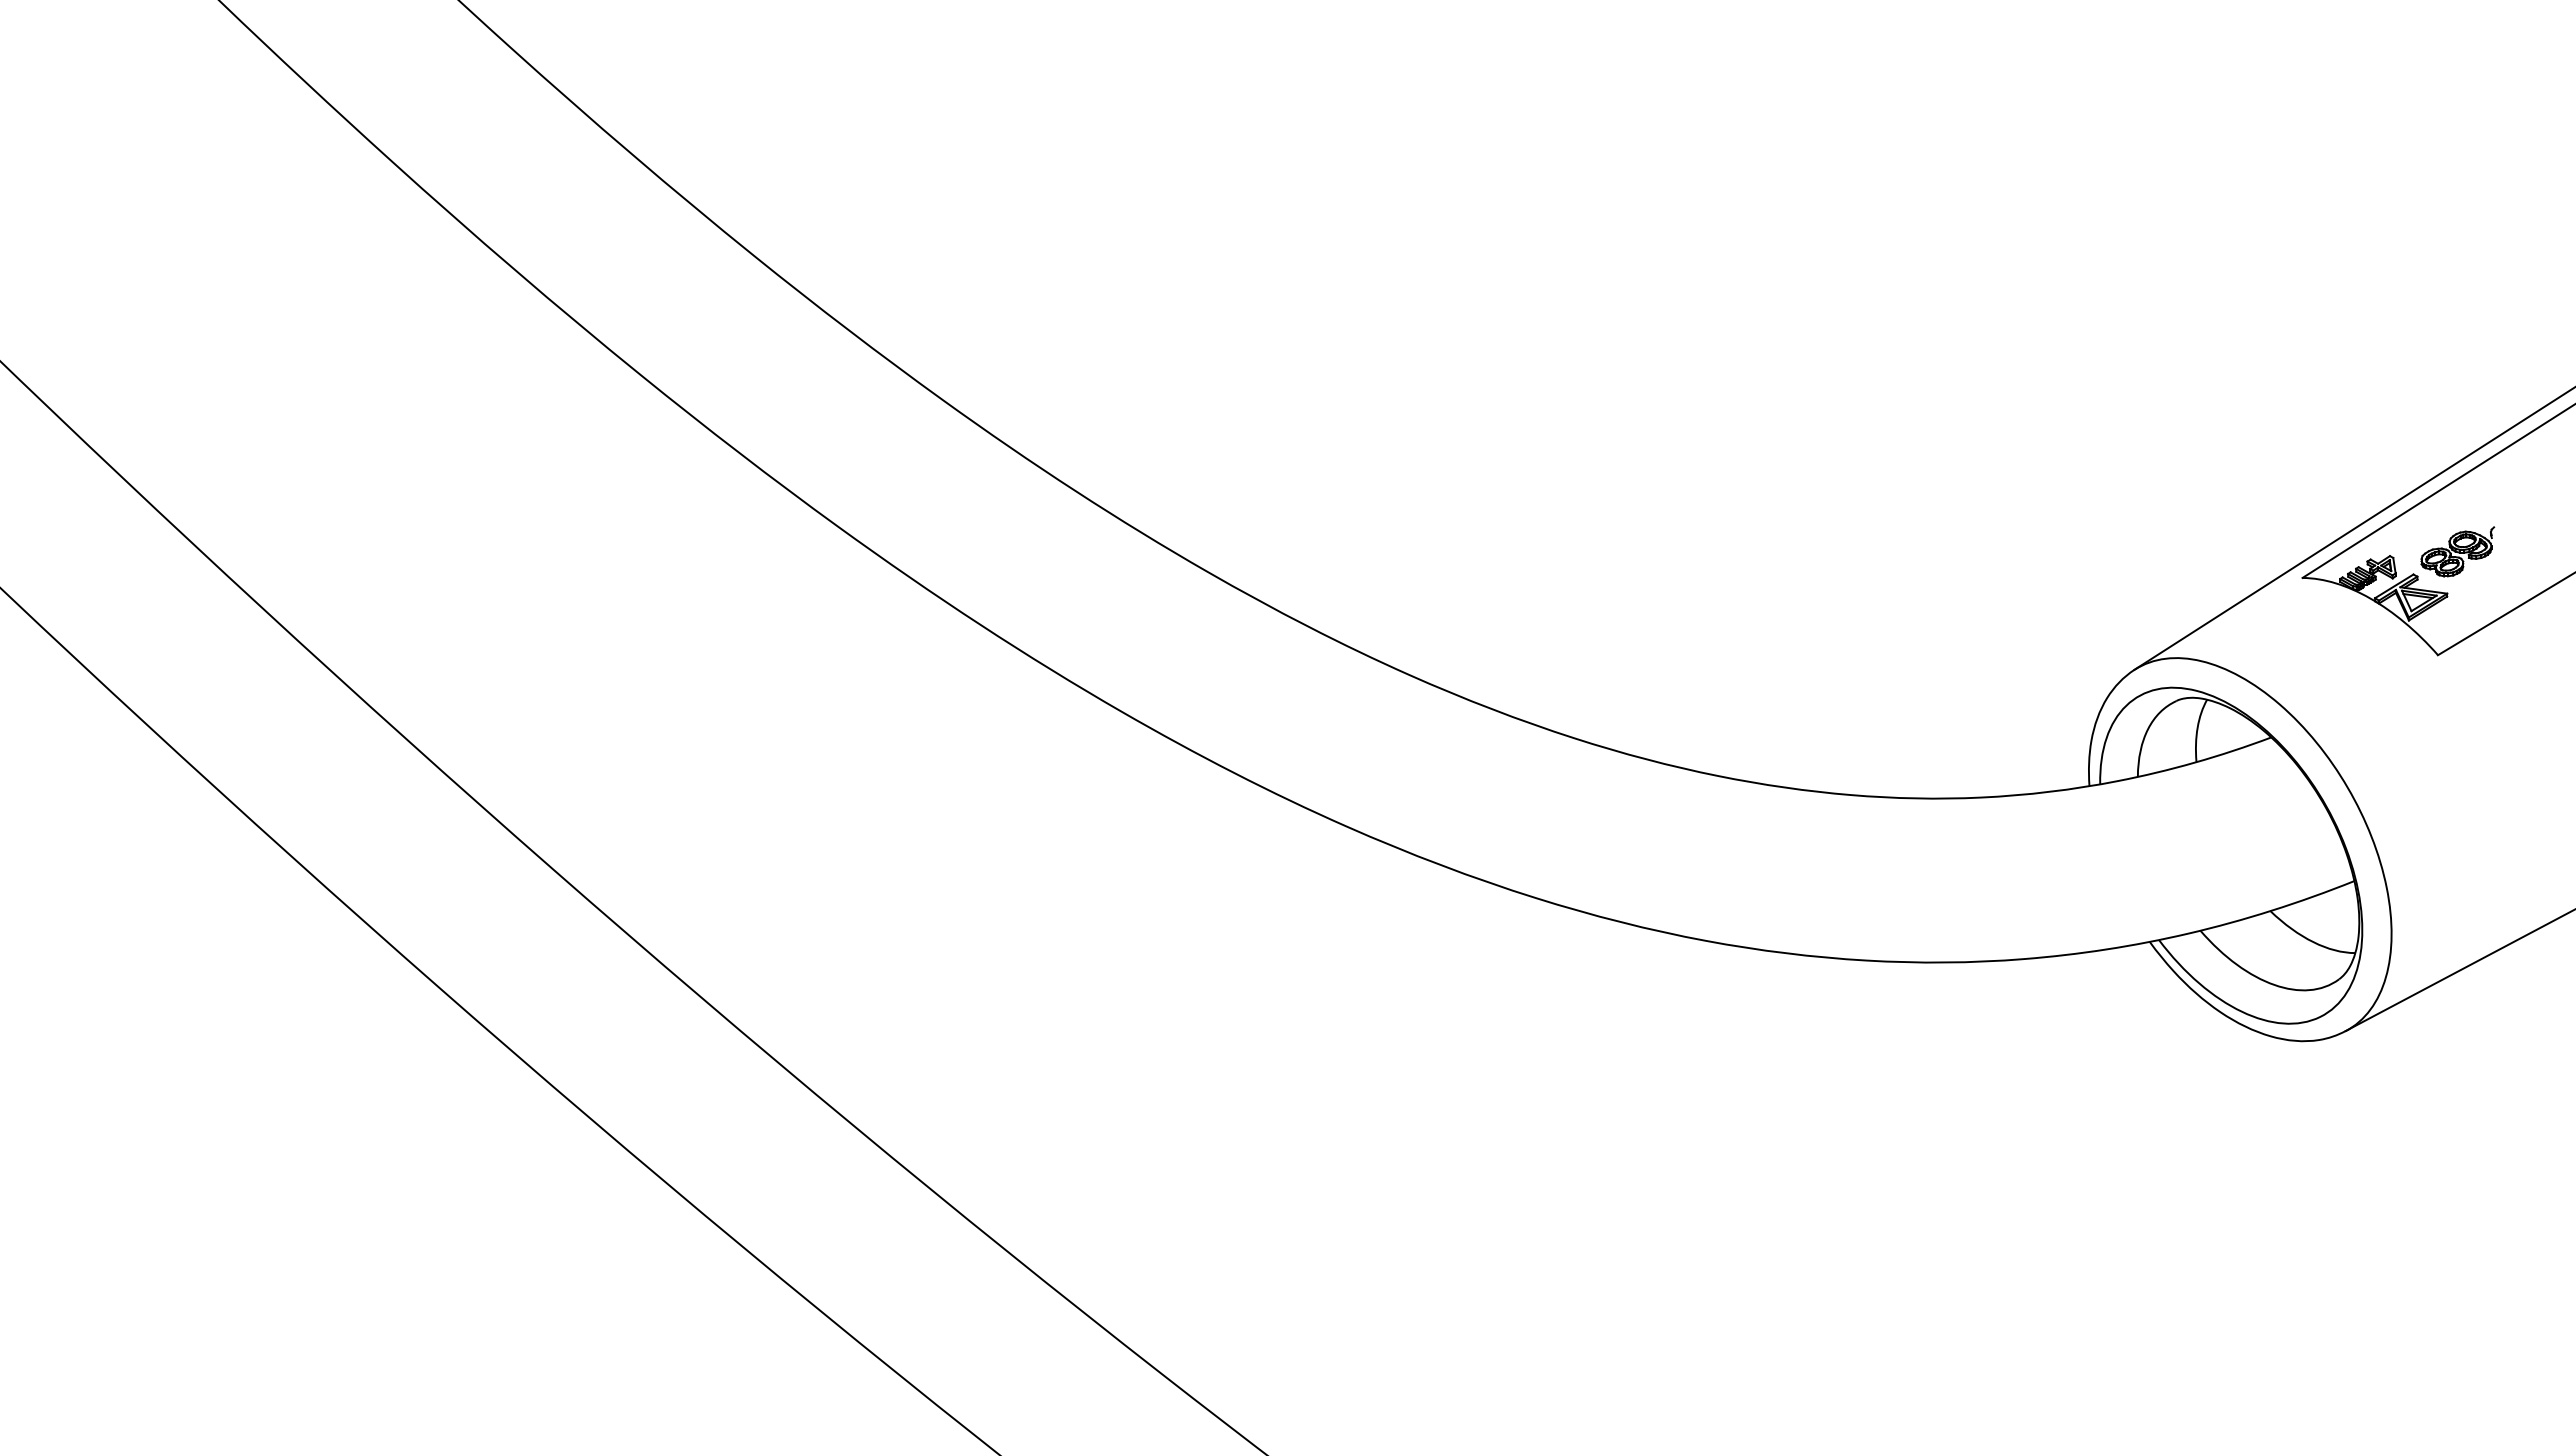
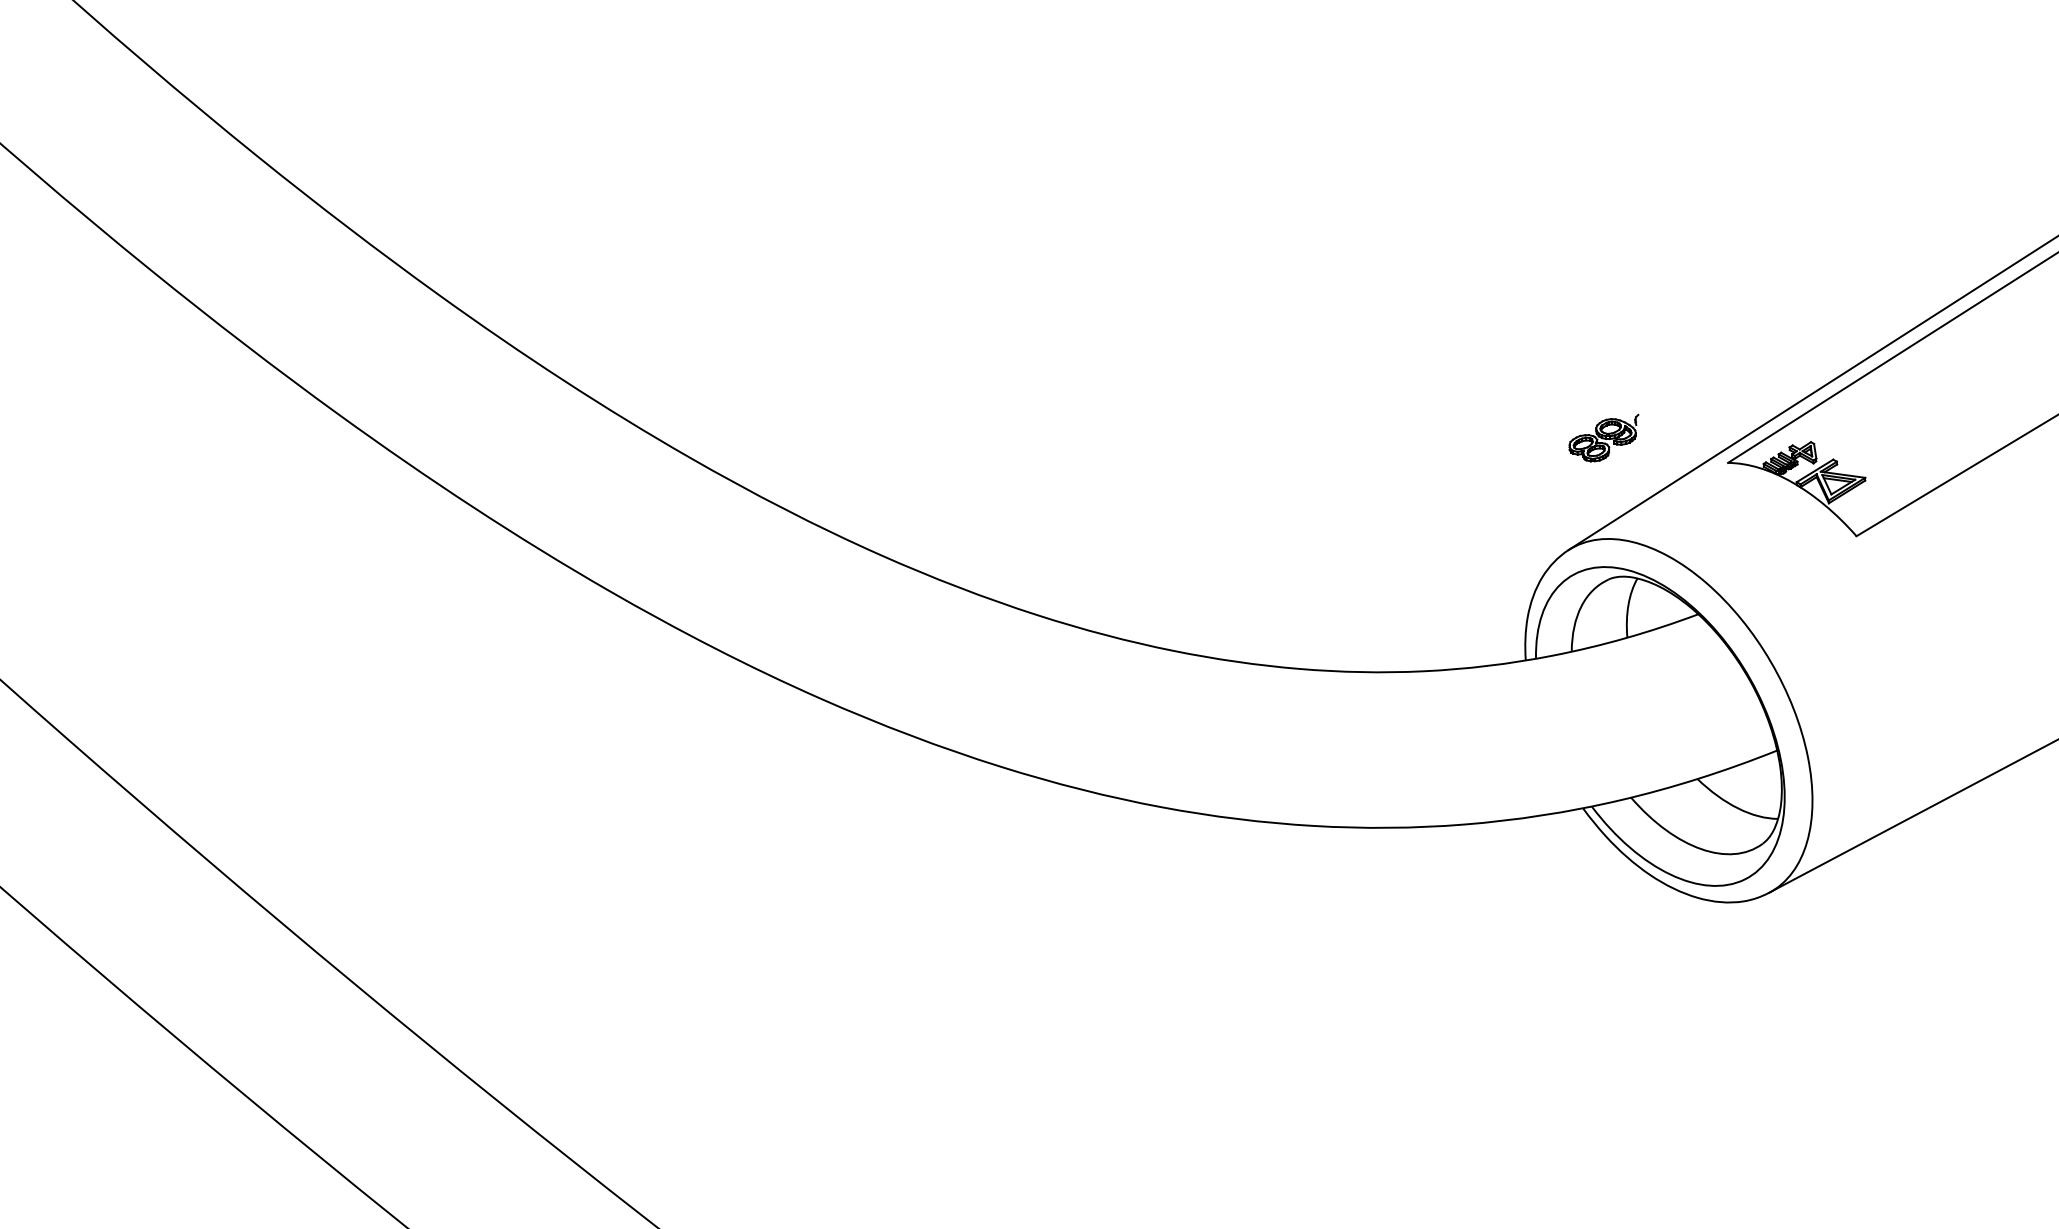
part: (2457, 551) -> (1603, 437), moved

